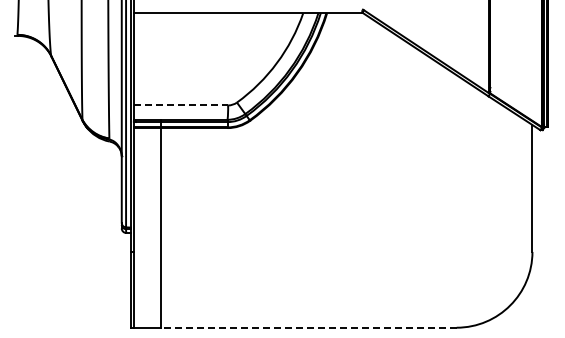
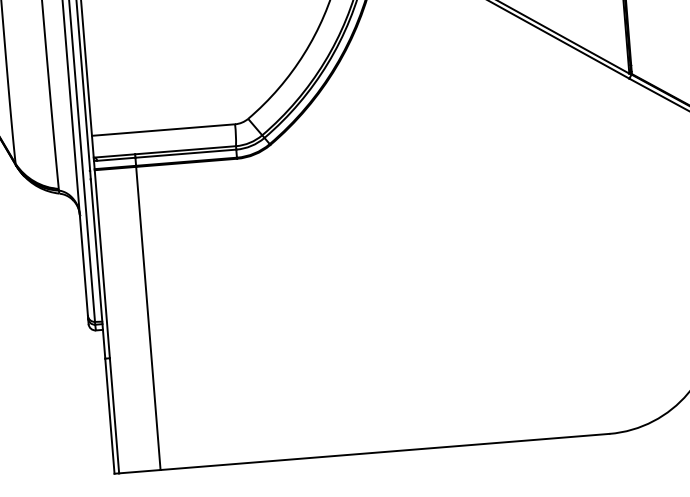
line: (181, 105) -> (164, 130), dashed -> solid
line: (308, 327) -> (384, 451), dashed -> solid

